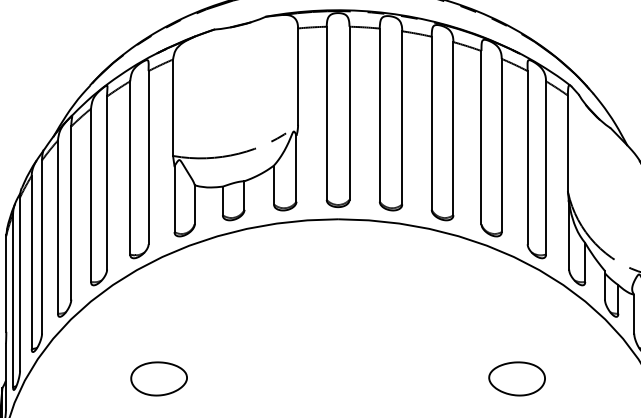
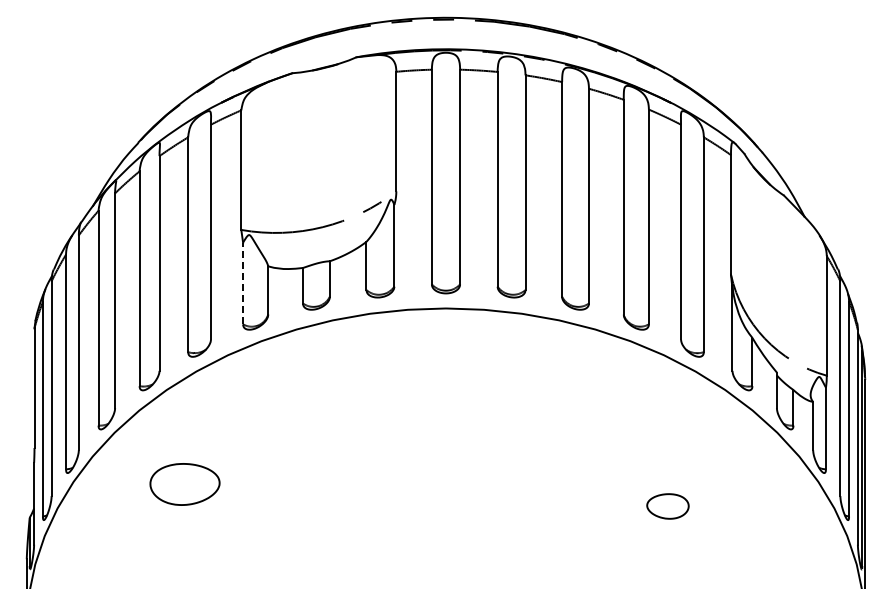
line: (174, 199) -> (243, 283), solid -> dashed
part: (158, 378) -> (184, 484), moved
part: (516, 378) -> (667, 506), size x0.6

